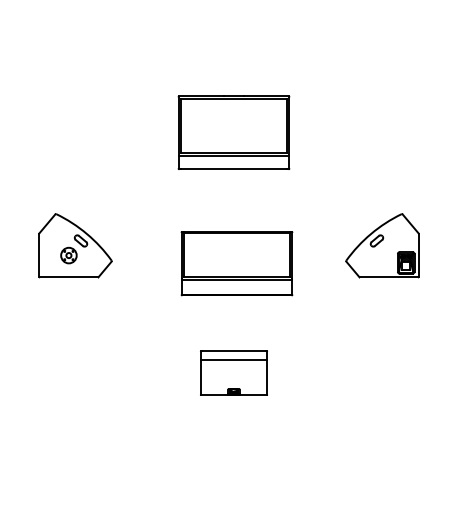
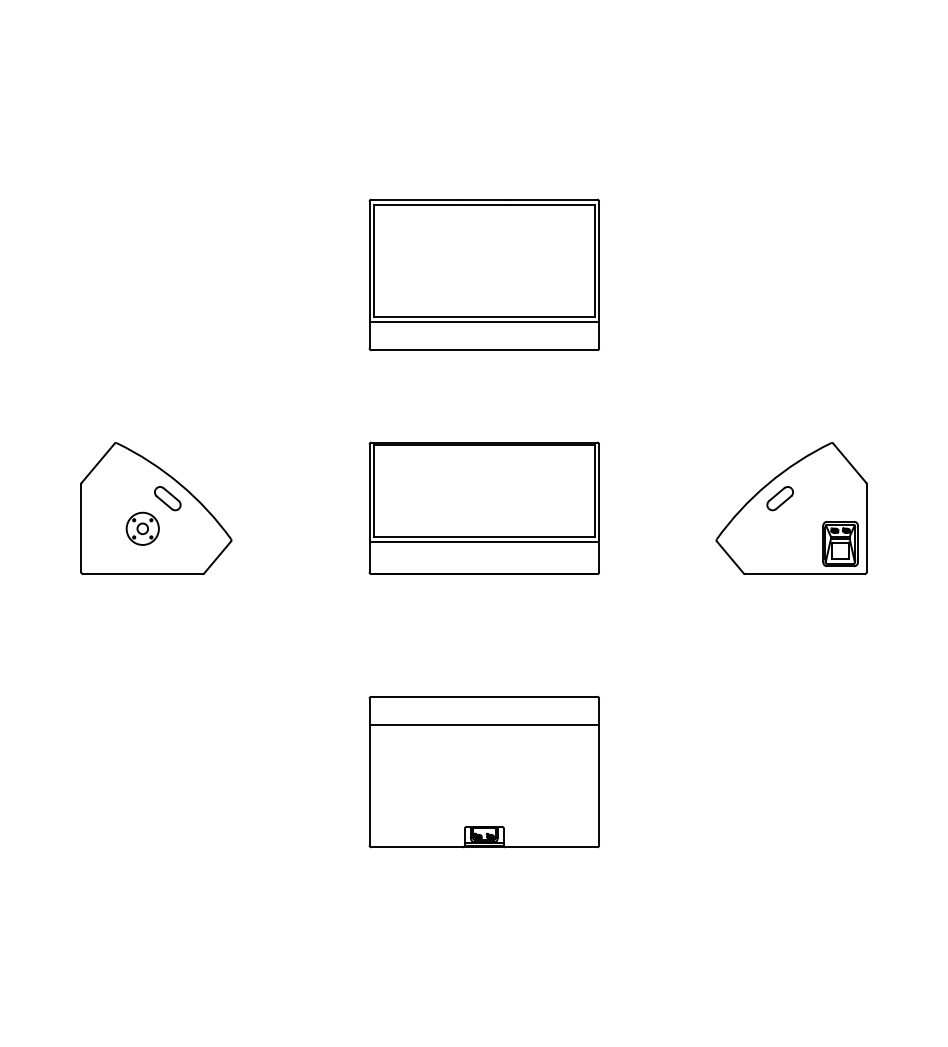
part: (236, 263) -> (483, 507), moved
part: (233, 373) -> (483, 772), size x1.67

